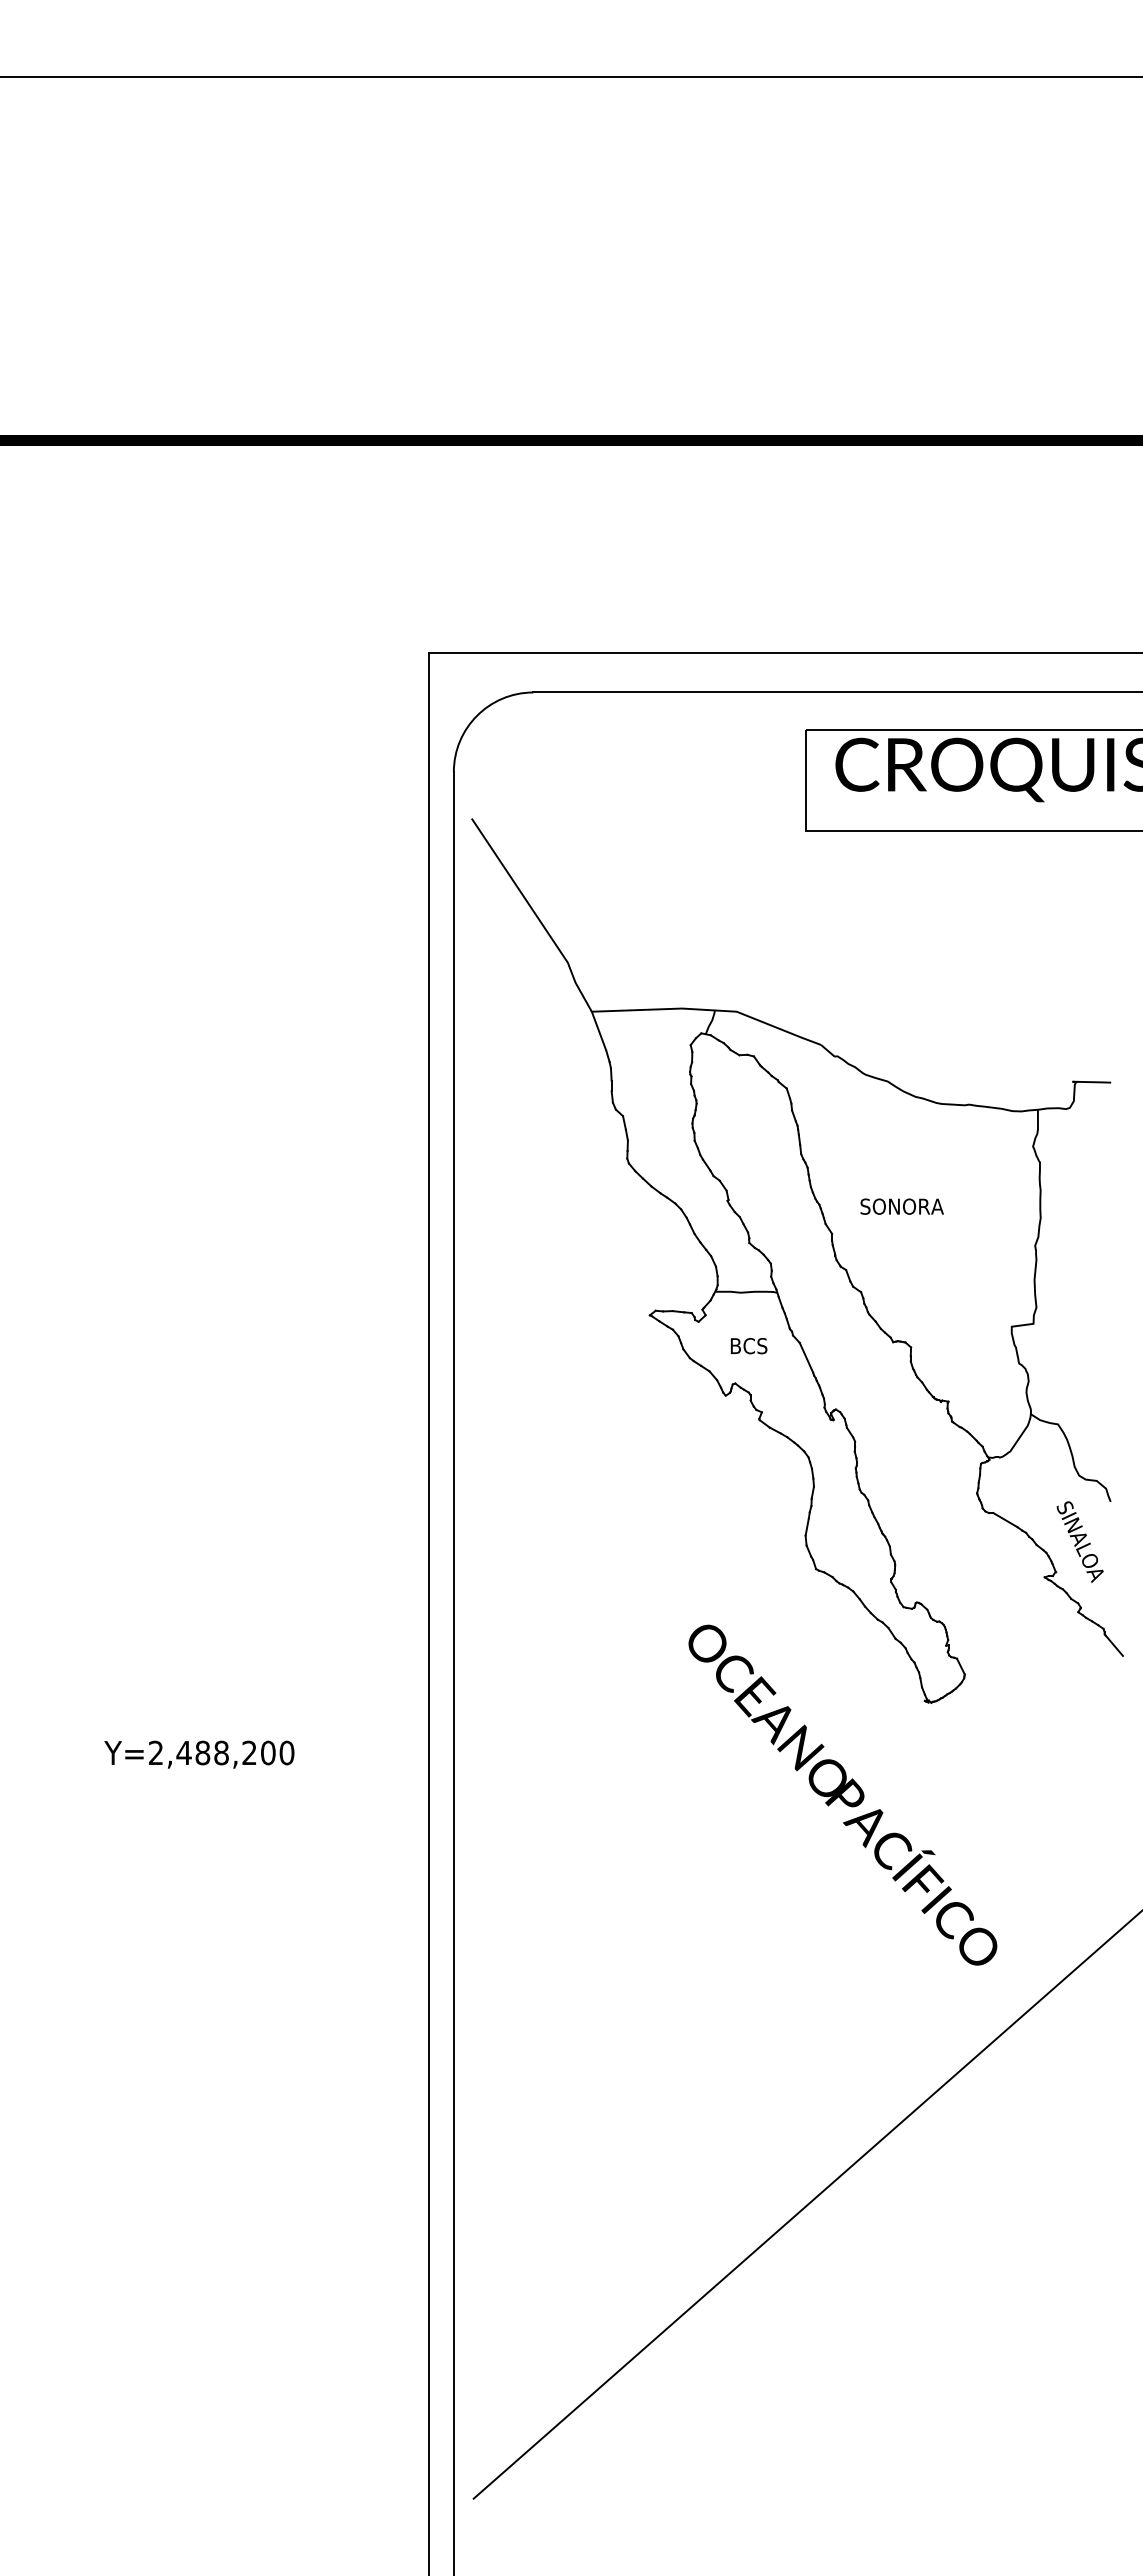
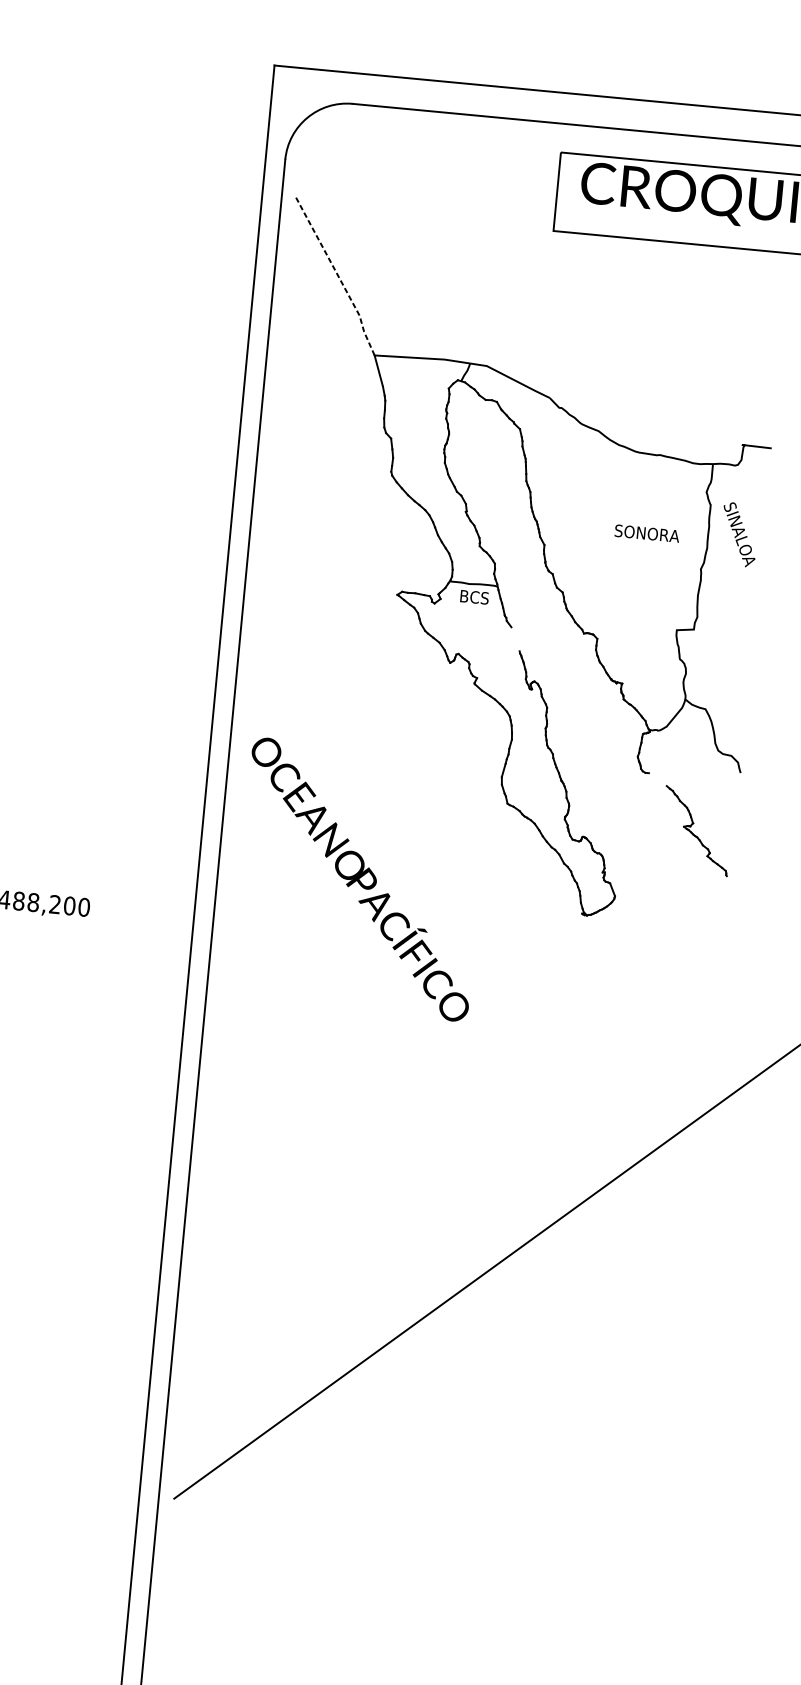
line: (535, 914) -> (338, 276), solid -> dashed
text: (901, 1206) -> (646, 533), moved
text: (749, 1346) -> (474, 597), moved
line: (806, 1357) -> (515, 639), removed
line: (1005, 1520) -> (657, 779), removed
text: (1079, 1541) -> (738, 534), moved
line: (1114, 1645) -> (733, 884), removed
text: (842, 1794) -> (360, 879), moved

